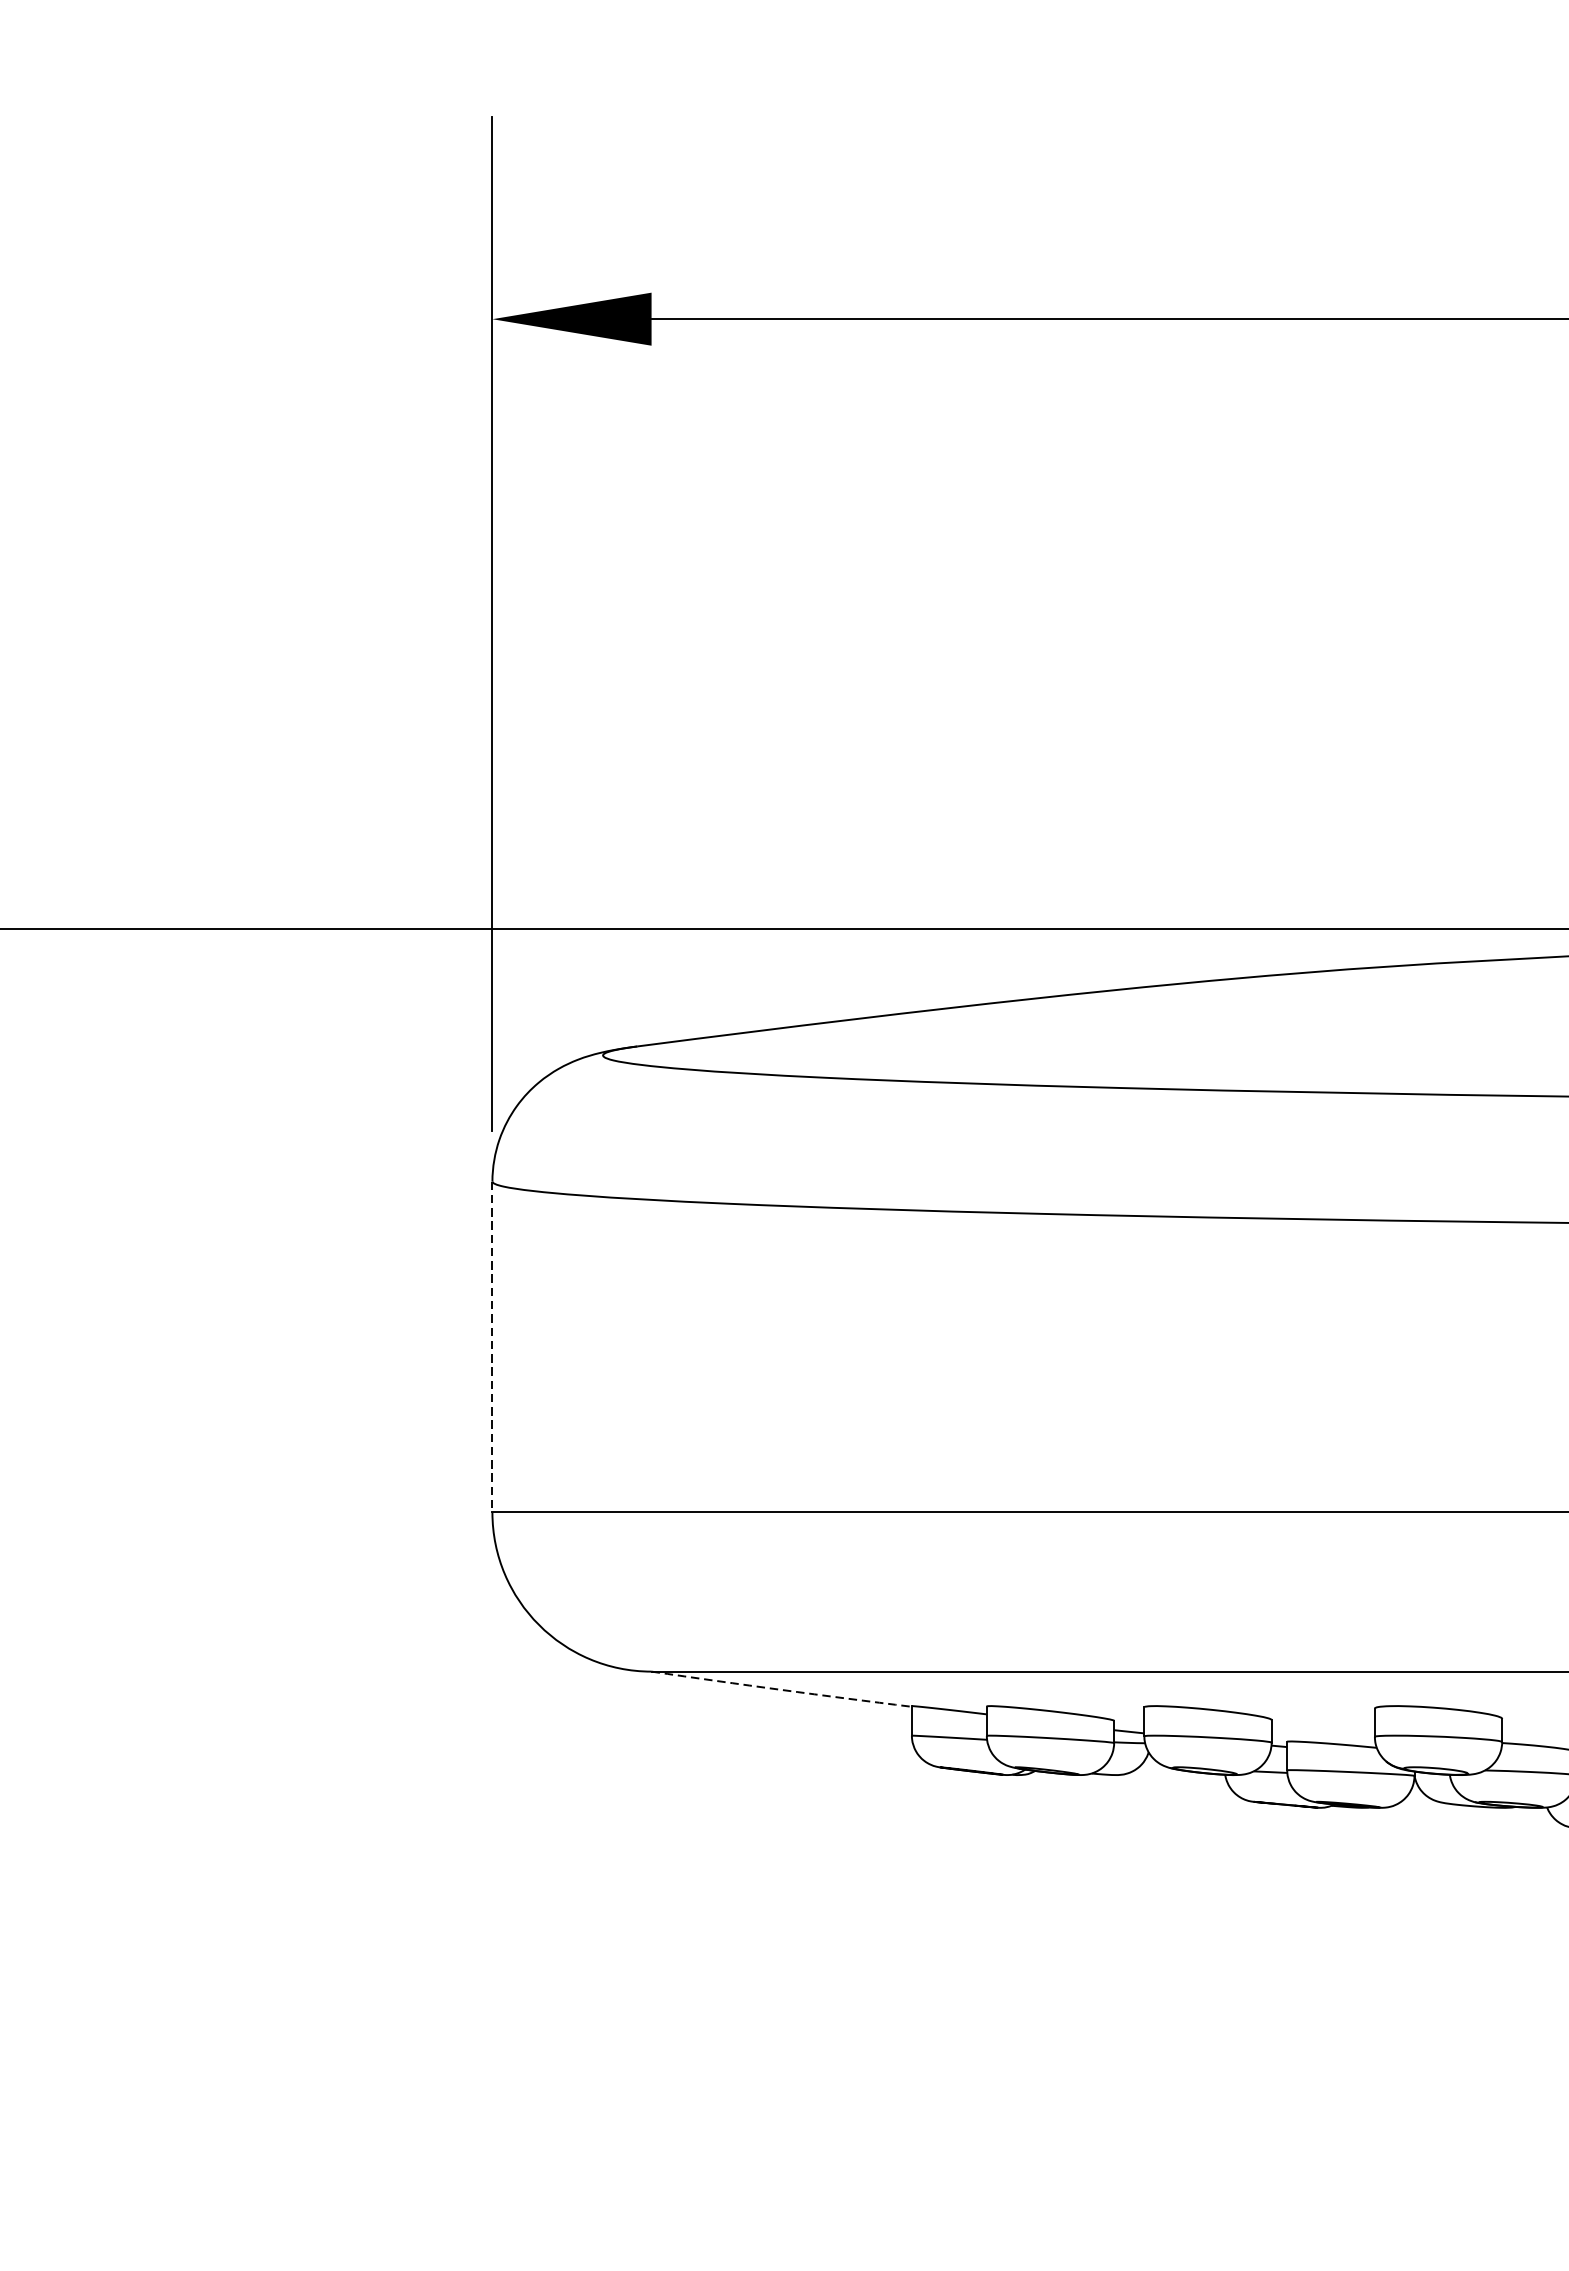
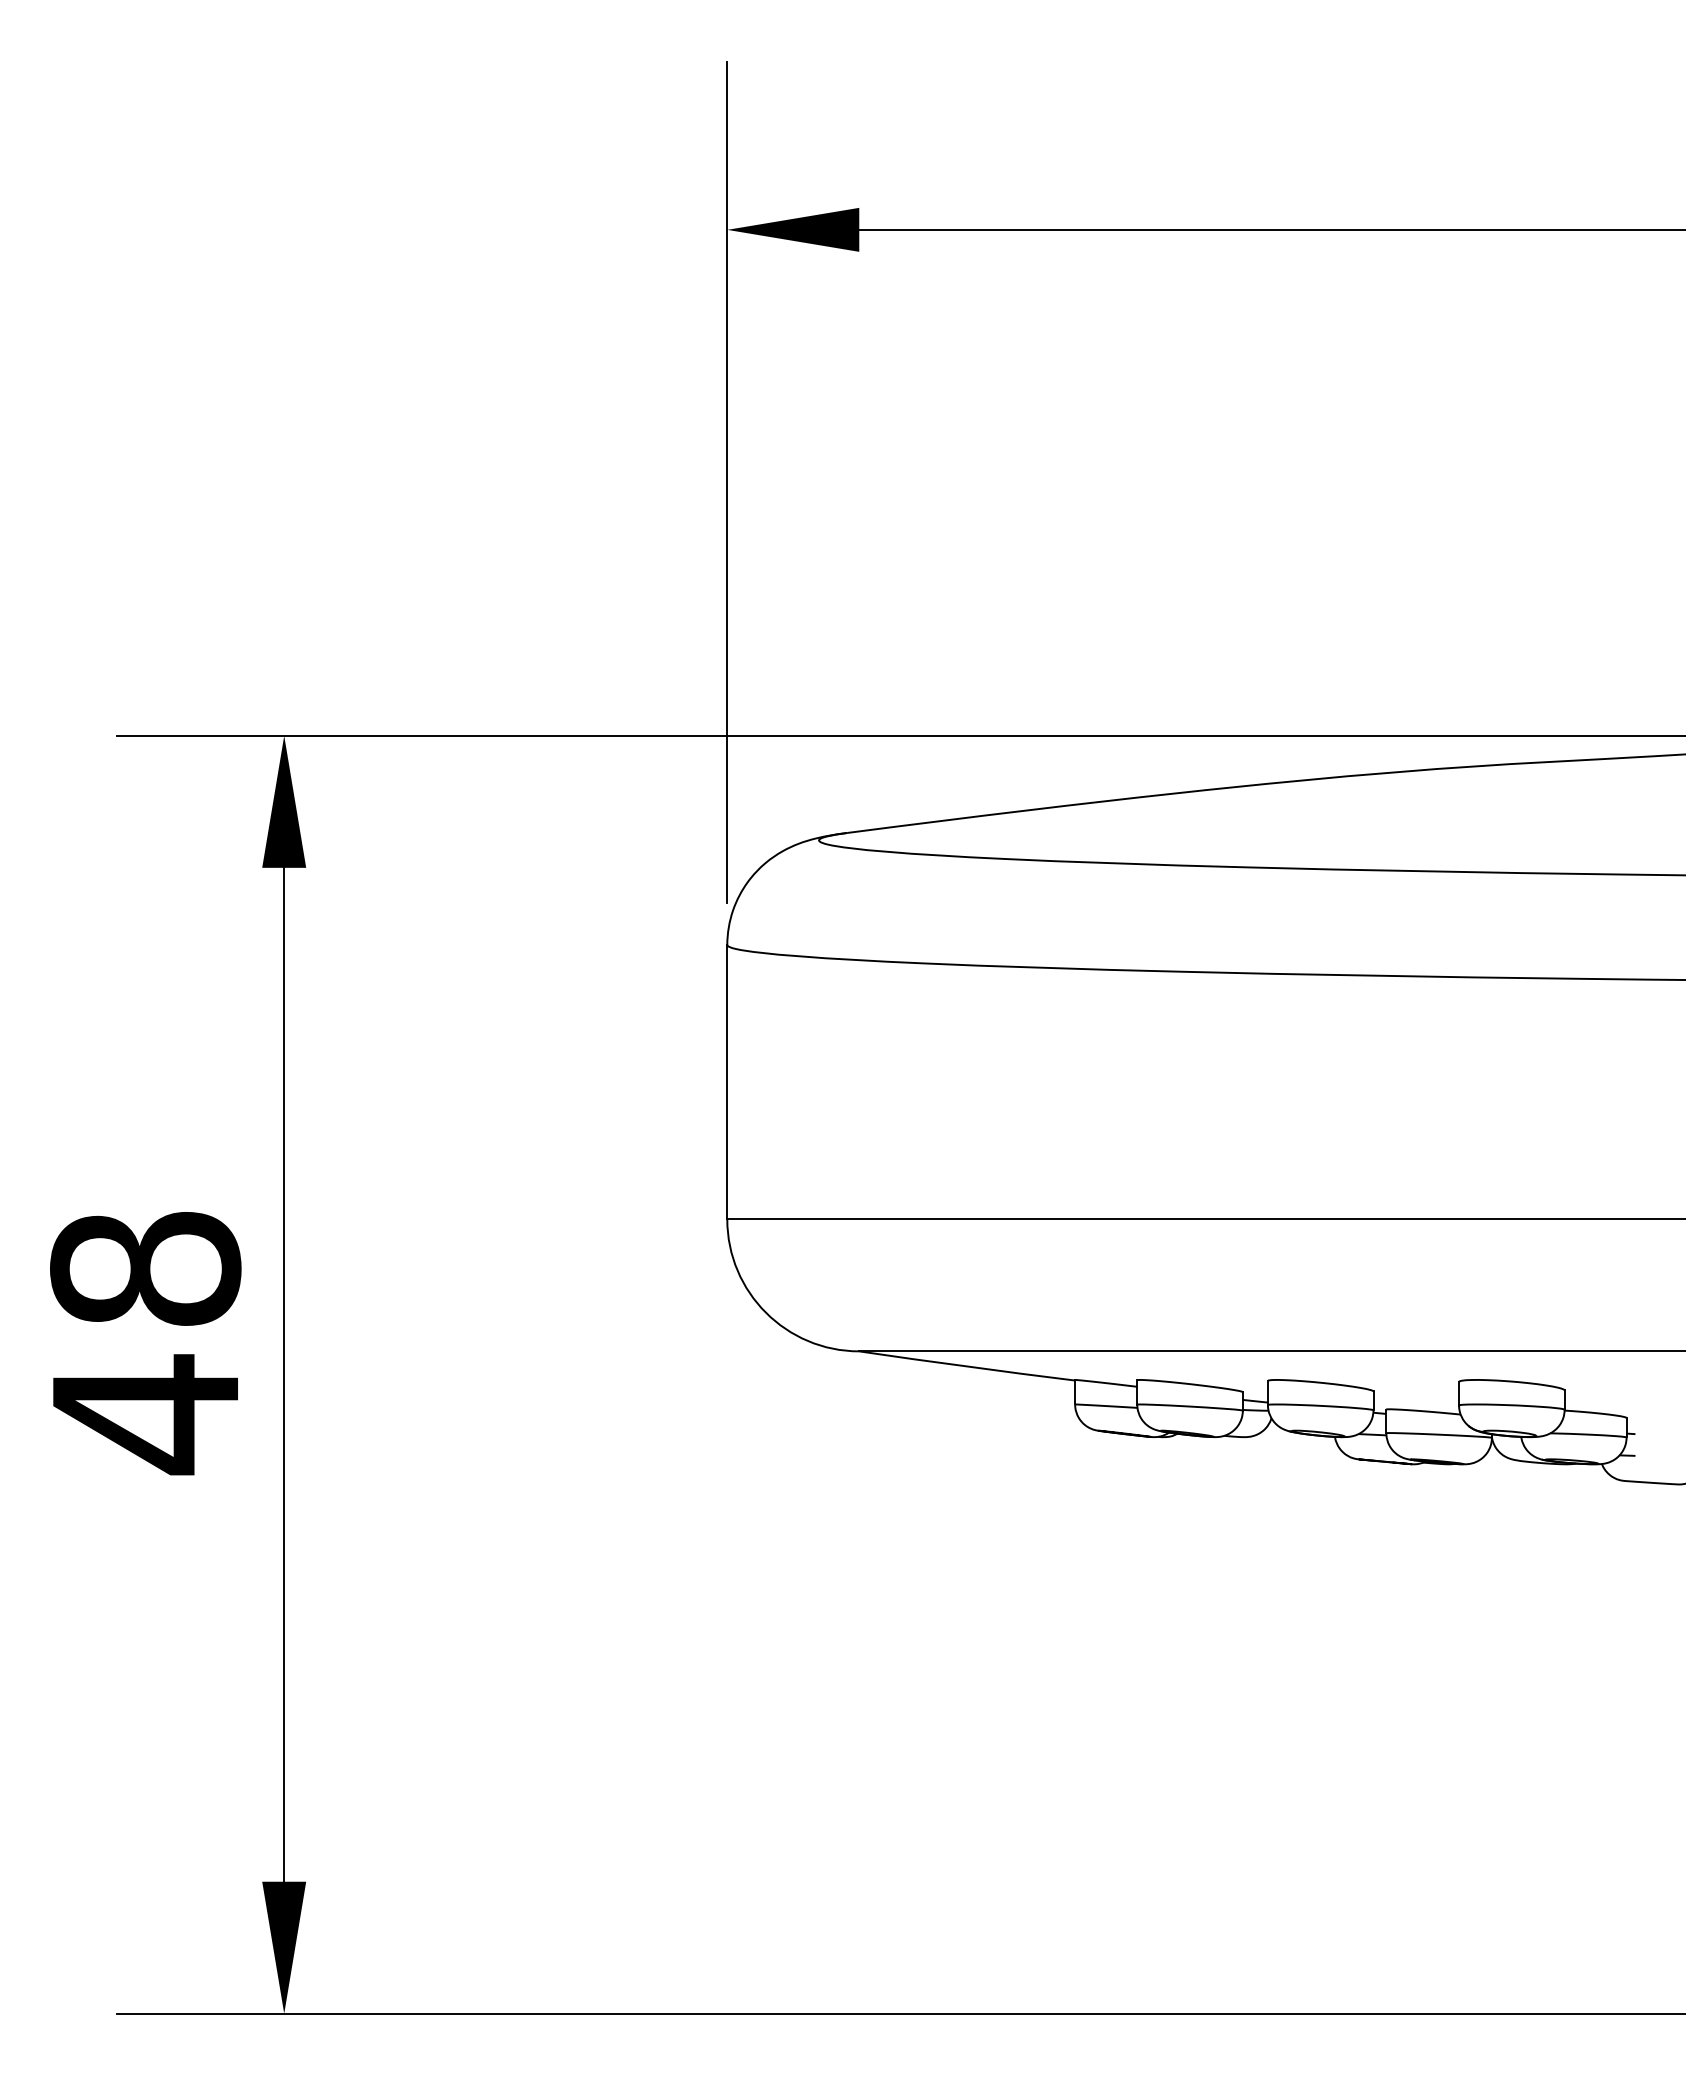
line: (492, 1347) -> (727, 1082), dashed -> solid
arc: (782, 1689) -> (967, 1366), dashed -> solid

